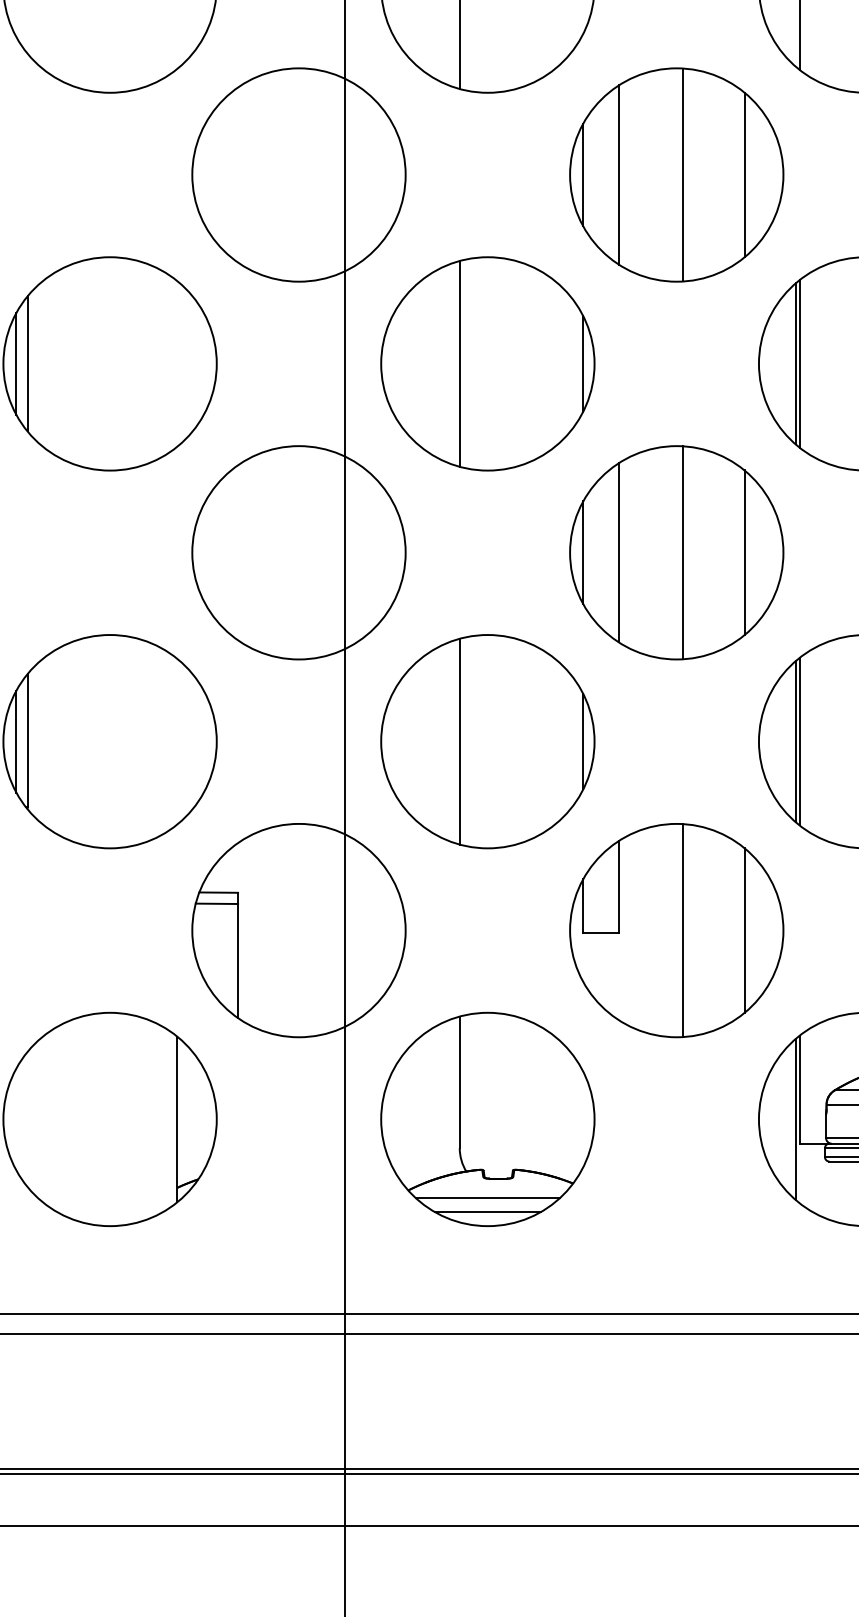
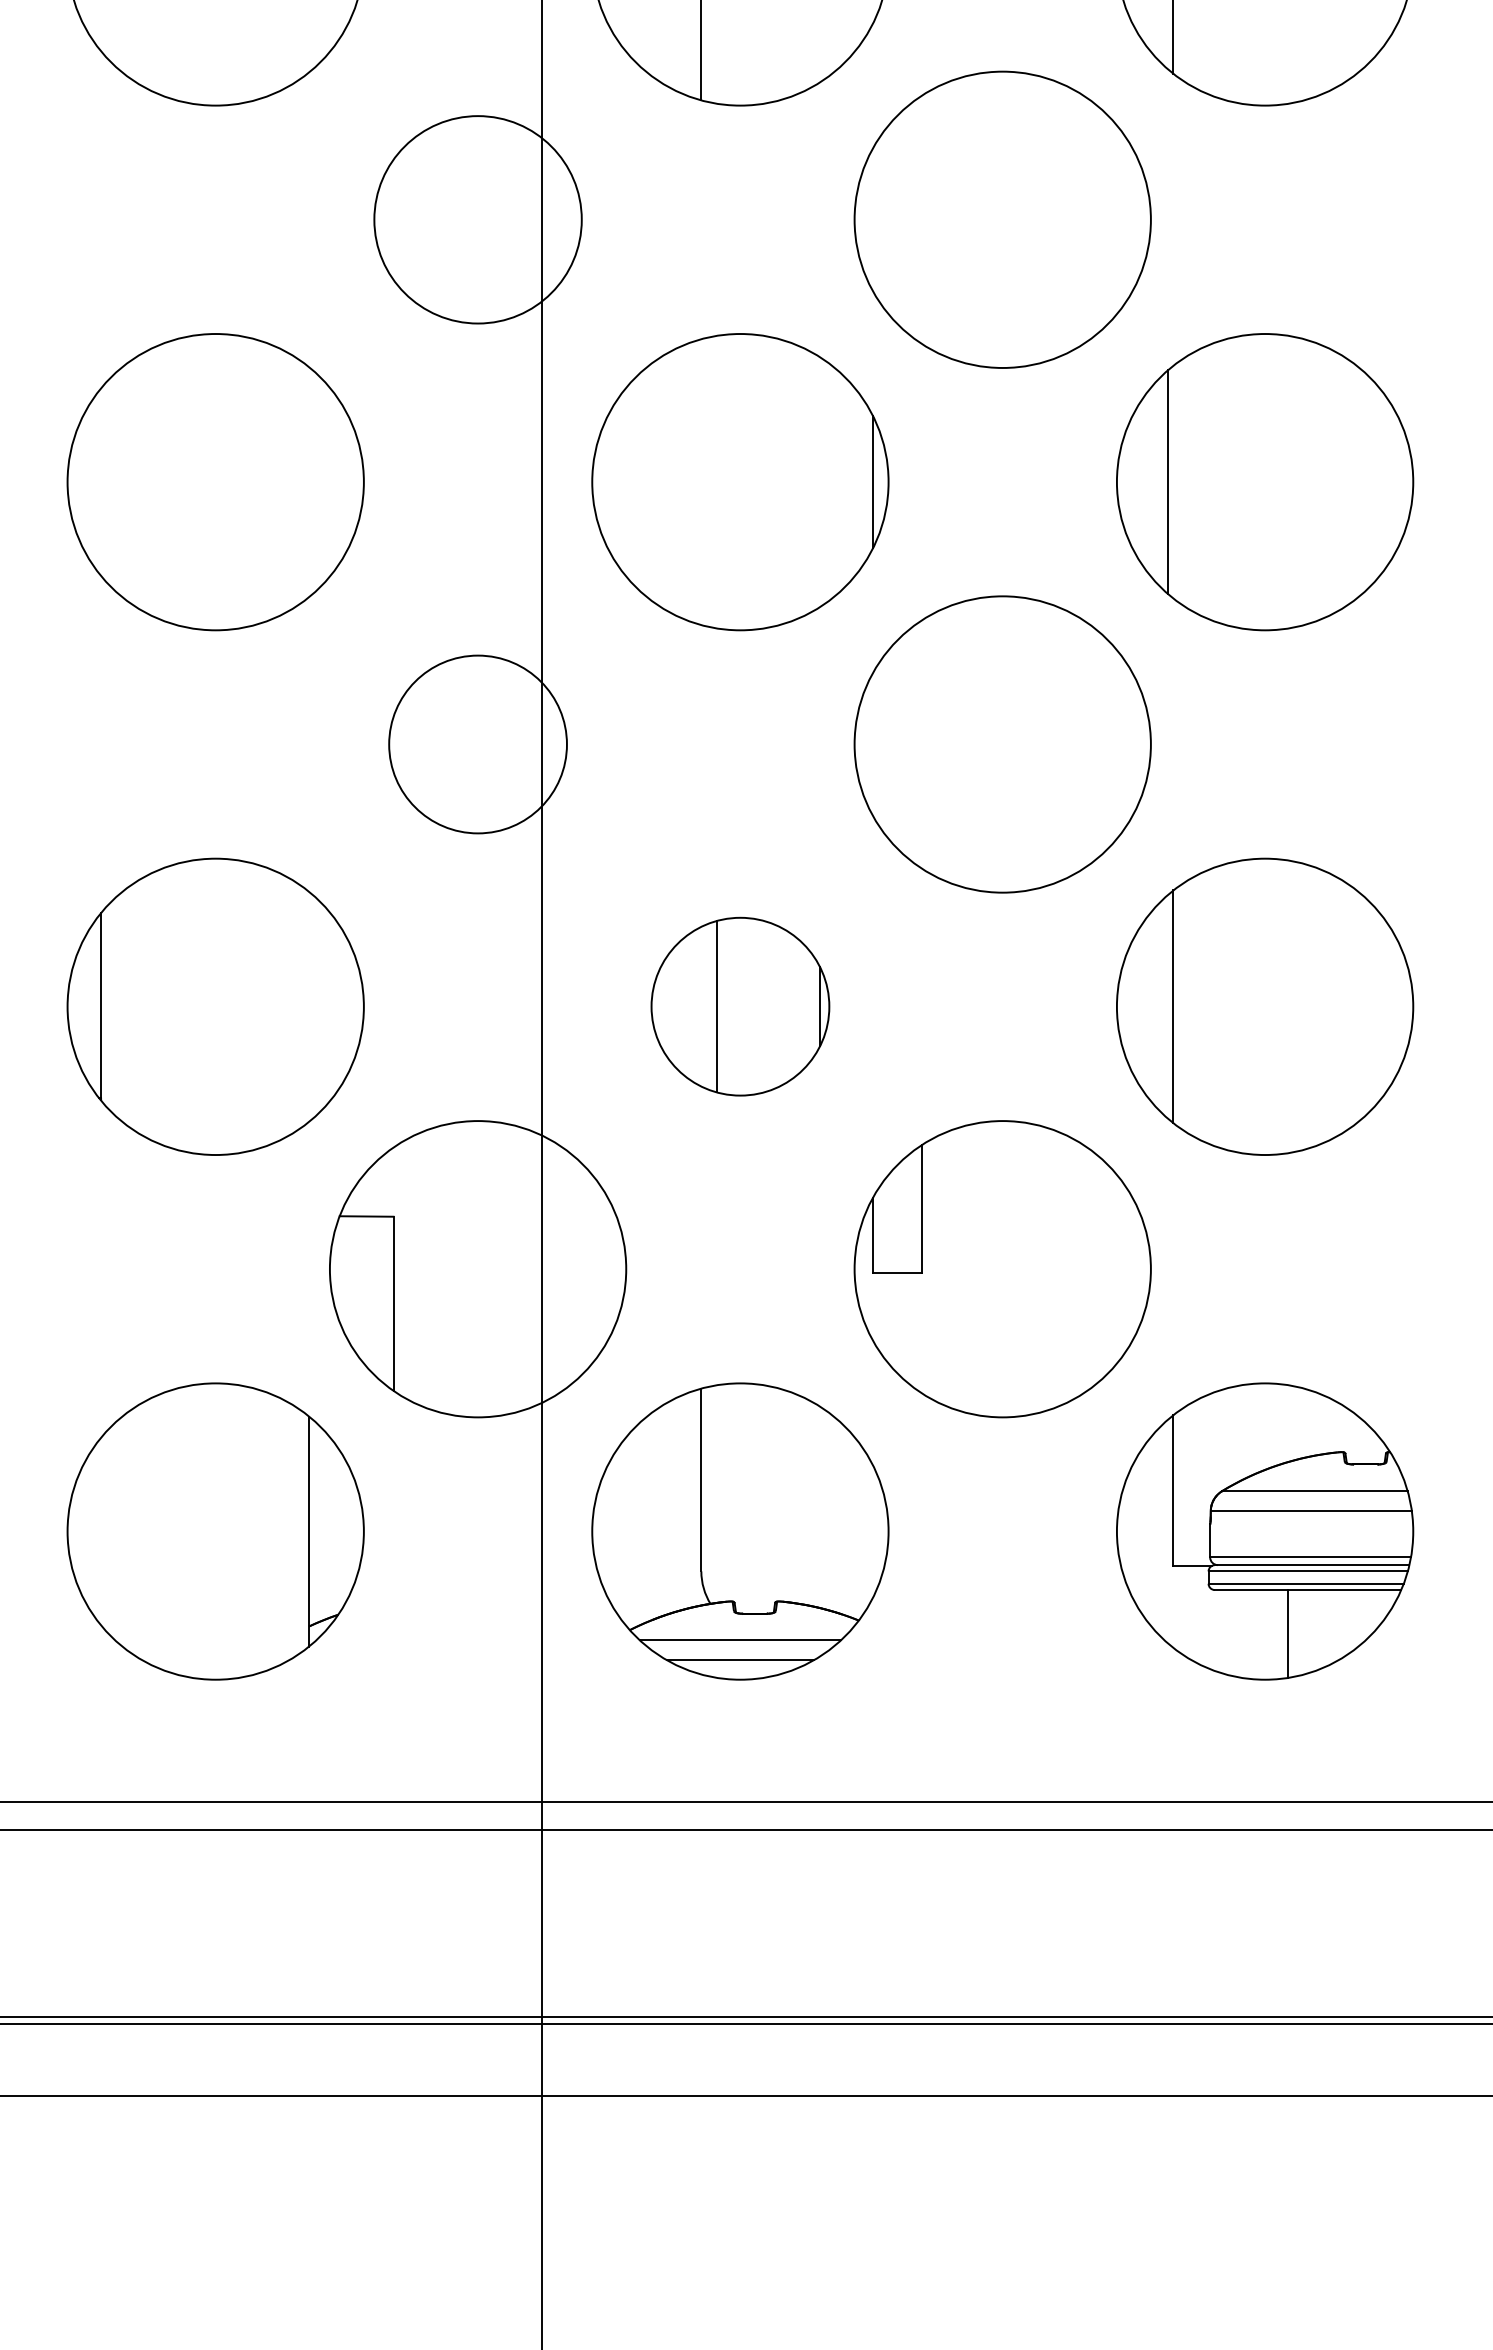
circle: (298, 174) -> (477, 219), size x0.7
line: (582, 174) -> (872, 219), removed
line: (618, 174) -> (922, 219), removed
line: (683, 174) -> (1011, 219), removed
line: (744, 174) -> (1097, 219), removed
line: (27, 363) -> (101, 481), removed
line: (799, 363) -> (1173, 481), removed
line: (16, 364) -> (85, 482), removed
line: (459, 364) -> (701, 482), removed
circle: (298, 552) -> (477, 744), size x0.6
line: (582, 552) -> (872, 744), removed
line: (618, 552) -> (922, 744), removed
line: (683, 552) -> (1011, 744), removed
line: (744, 552) -> (1097, 744), removed
line: (16, 741) -> (85, 1006), removed
part: (487, 741) -> (740, 1006), size x0.6
line: (795, 741) -> (1167, 1006), removed
line: (216, 903) -> (363, 1231), removed
line: (683, 930) -> (1011, 1269), removed
line: (744, 930) -> (1097, 1268), removed
line: (795, 1119) -> (1167, 1531), removed

